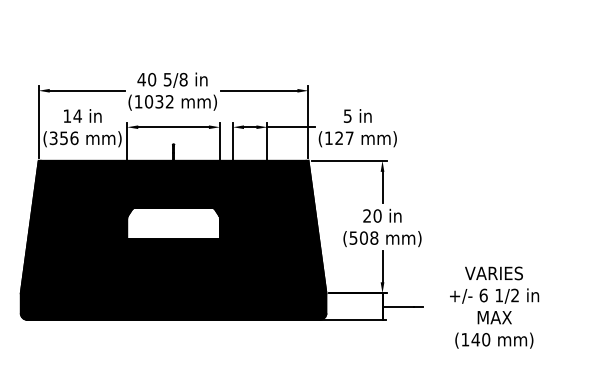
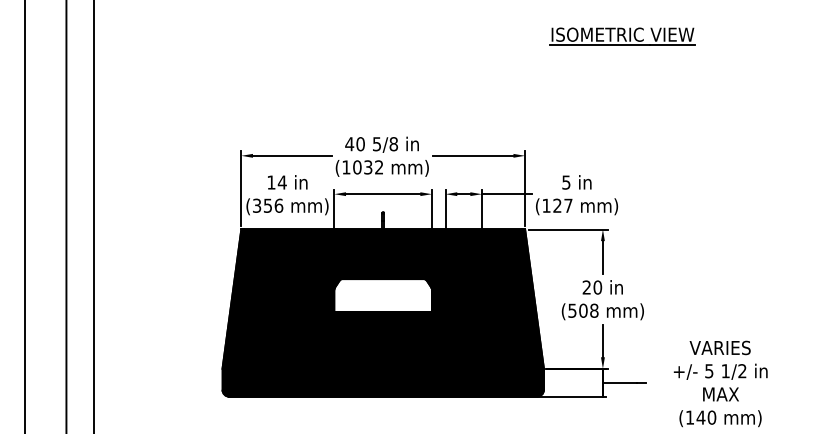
text: (483, 295) -> (709, 371), 6 -> 5

